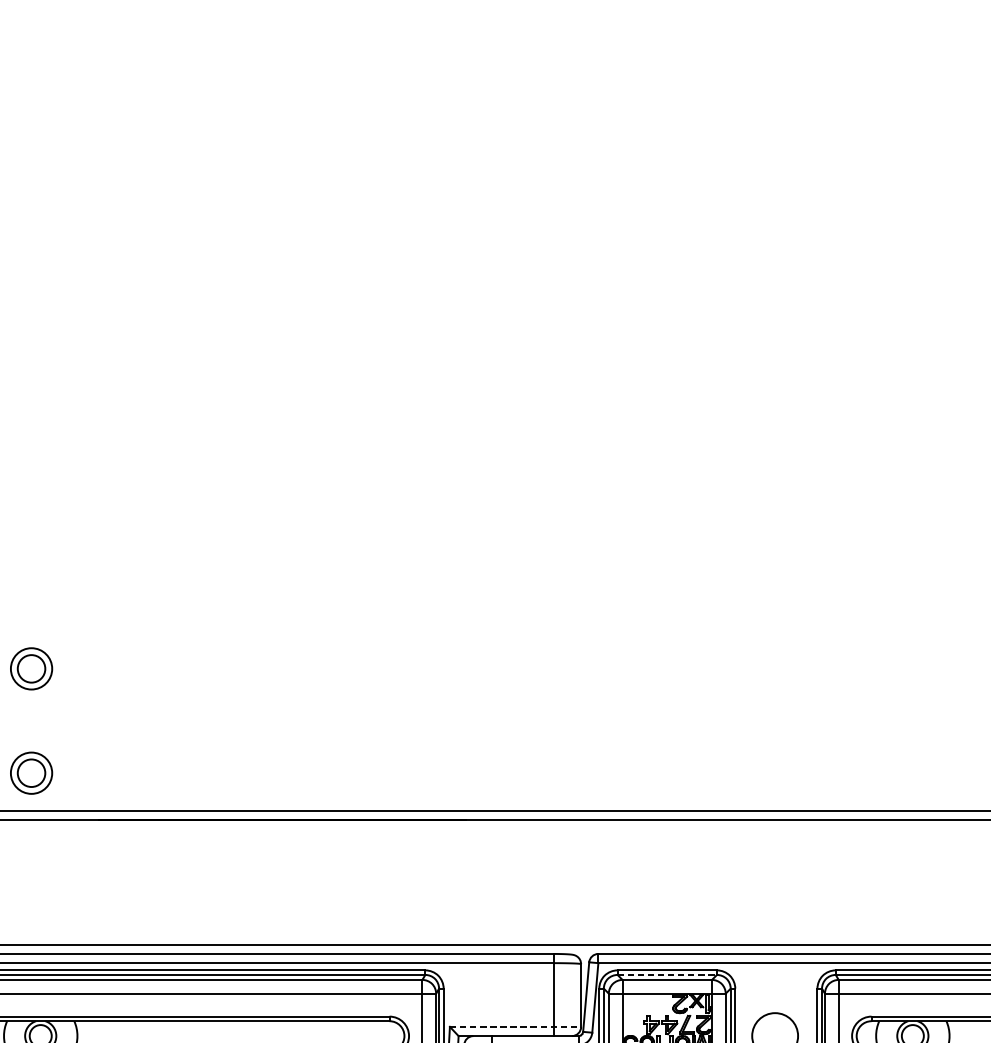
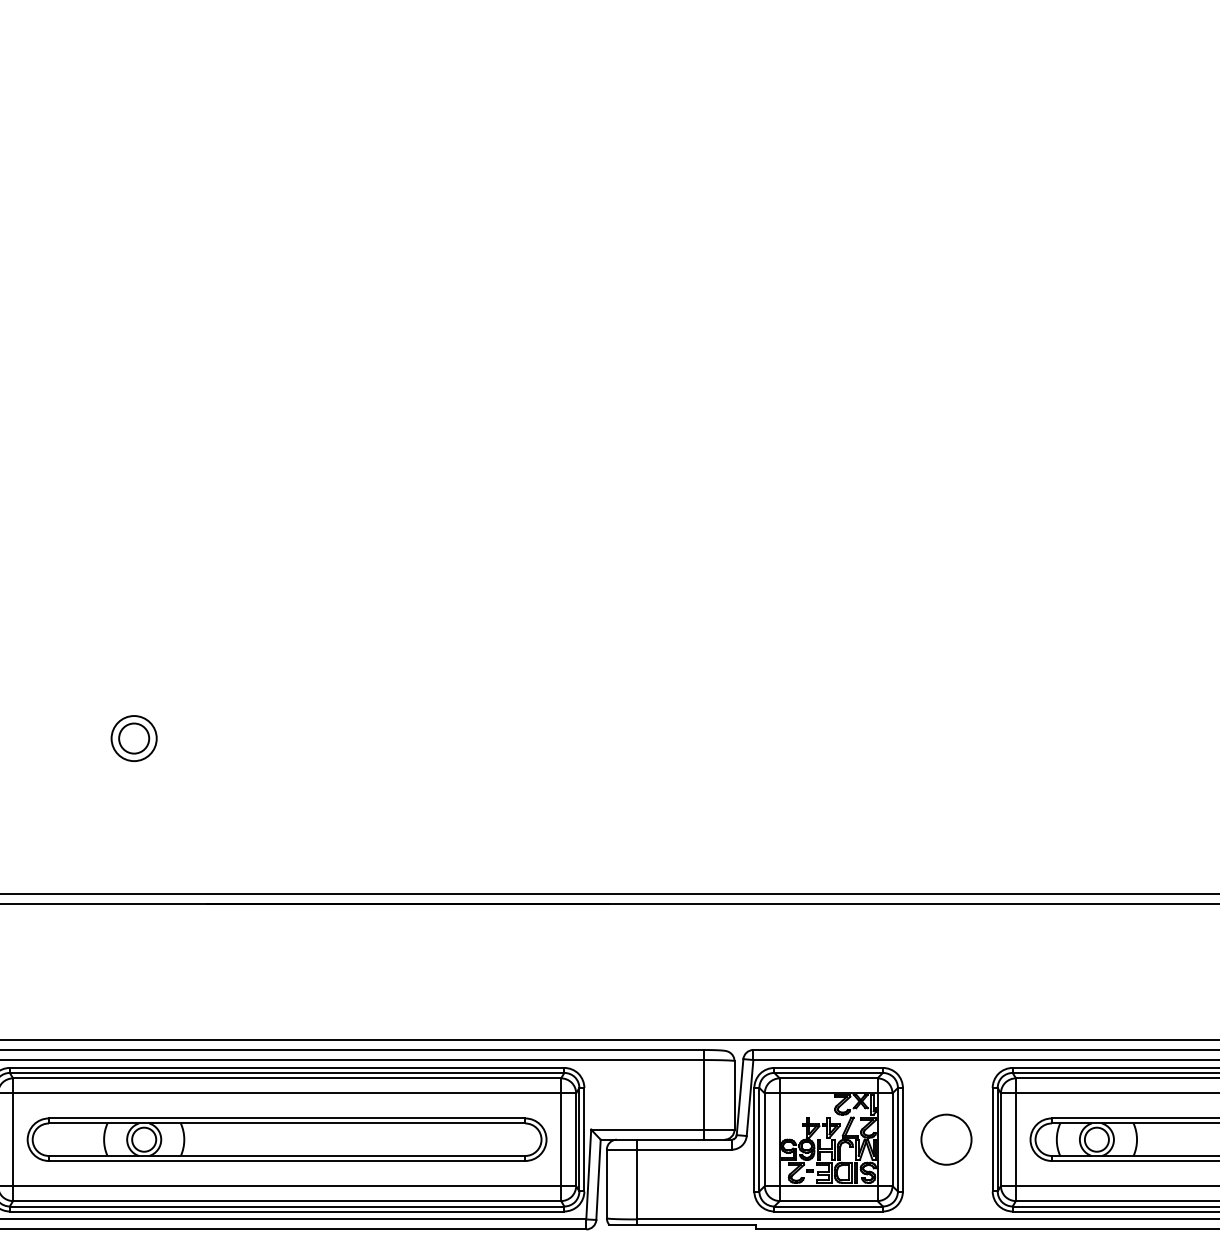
part: (30, 773) -> (133, 852), removed
line: (668, 974) -> (829, 1072), dashed -> solid
line: (515, 1026) -> (662, 1129), dashed -> solid

